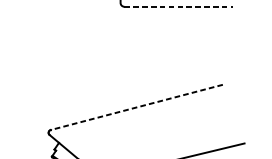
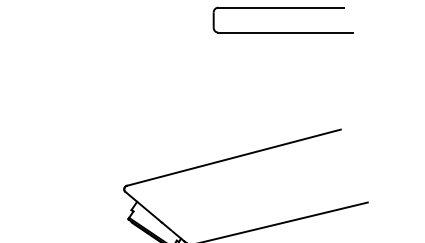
line: (179, 6) -> (286, 32), dashed -> solid
line: (136, 107) -> (233, 157), dashed -> solid

